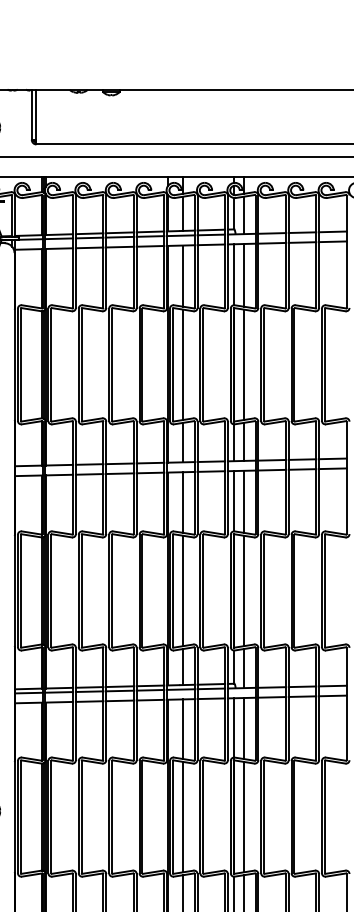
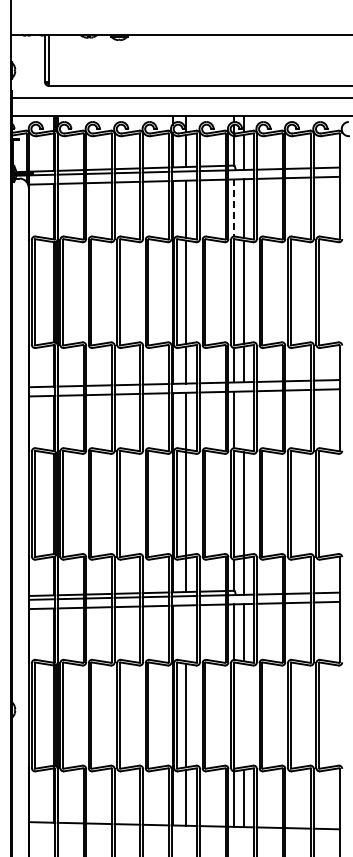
line: (234, 275) -> (234, 208), solid -> dashed
line: (244, 501) -> (243, 420), removed
line: (183, 729) -> (186, 633), removed
line: (244, 817) -> (243, 715), removed

